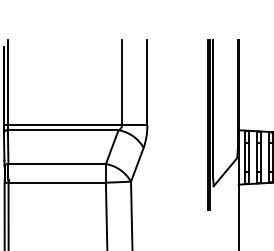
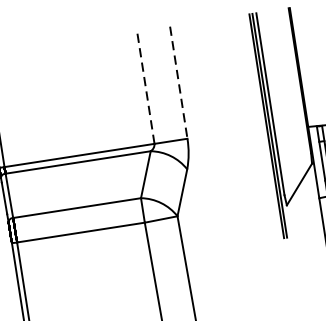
line: (122, 82) -> (146, 87), solid -> dashed
line: (147, 82) -> (178, 82), solid -> dashed

